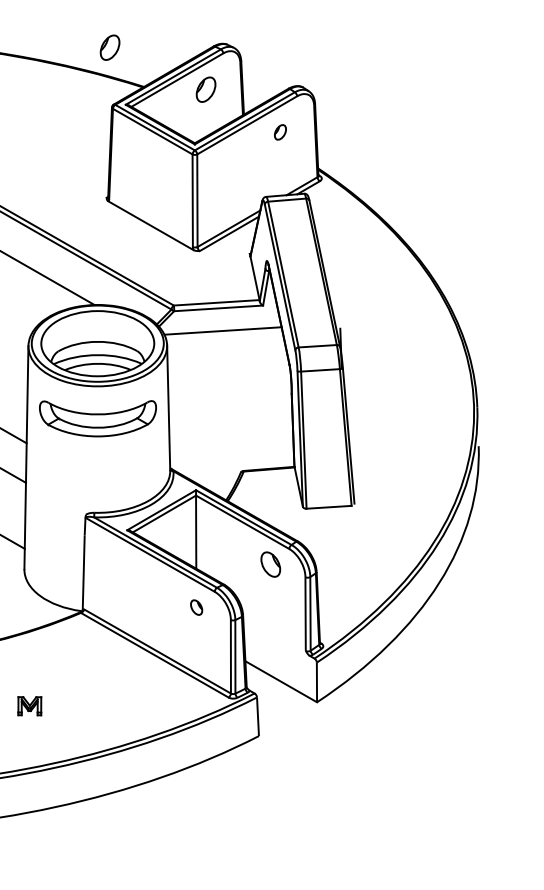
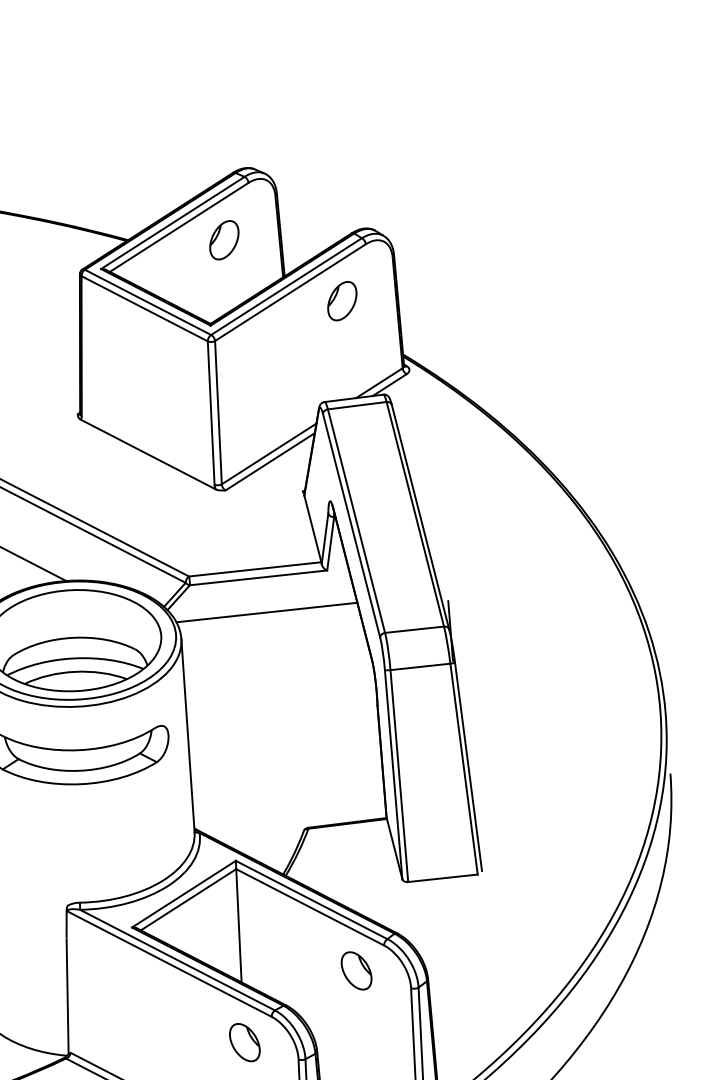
part: (109, 47) -> (72, 181), removed
part: (280, 132) -> (342, 301), size x1.67
part: (196, 607) -> (244, 1042), size x1.67

